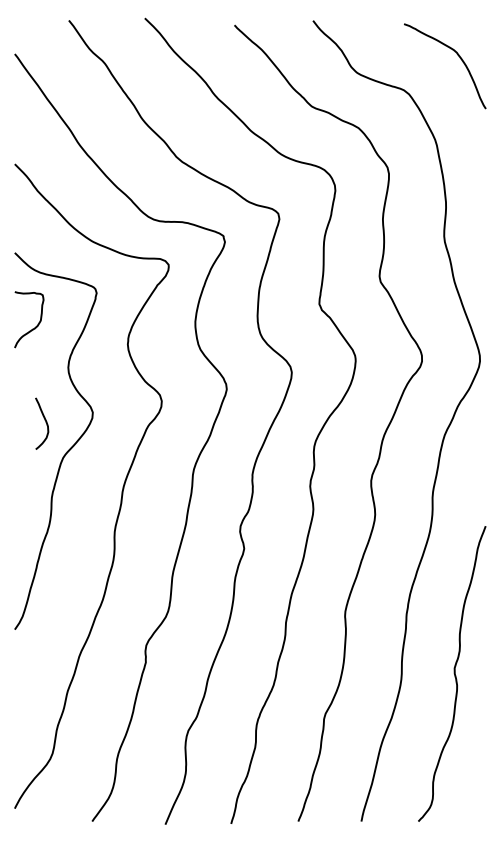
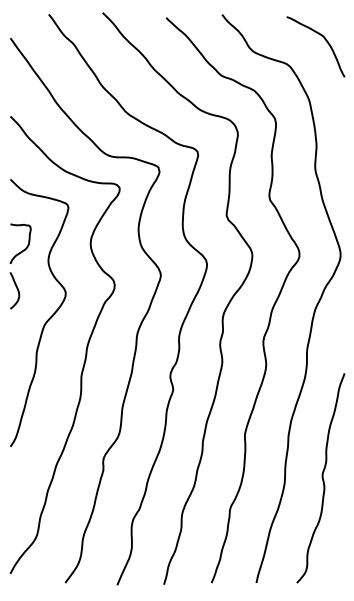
curve: (36, 325) -> (25, 247), moved
curve: (45, 422) -> (17, 289), moved

